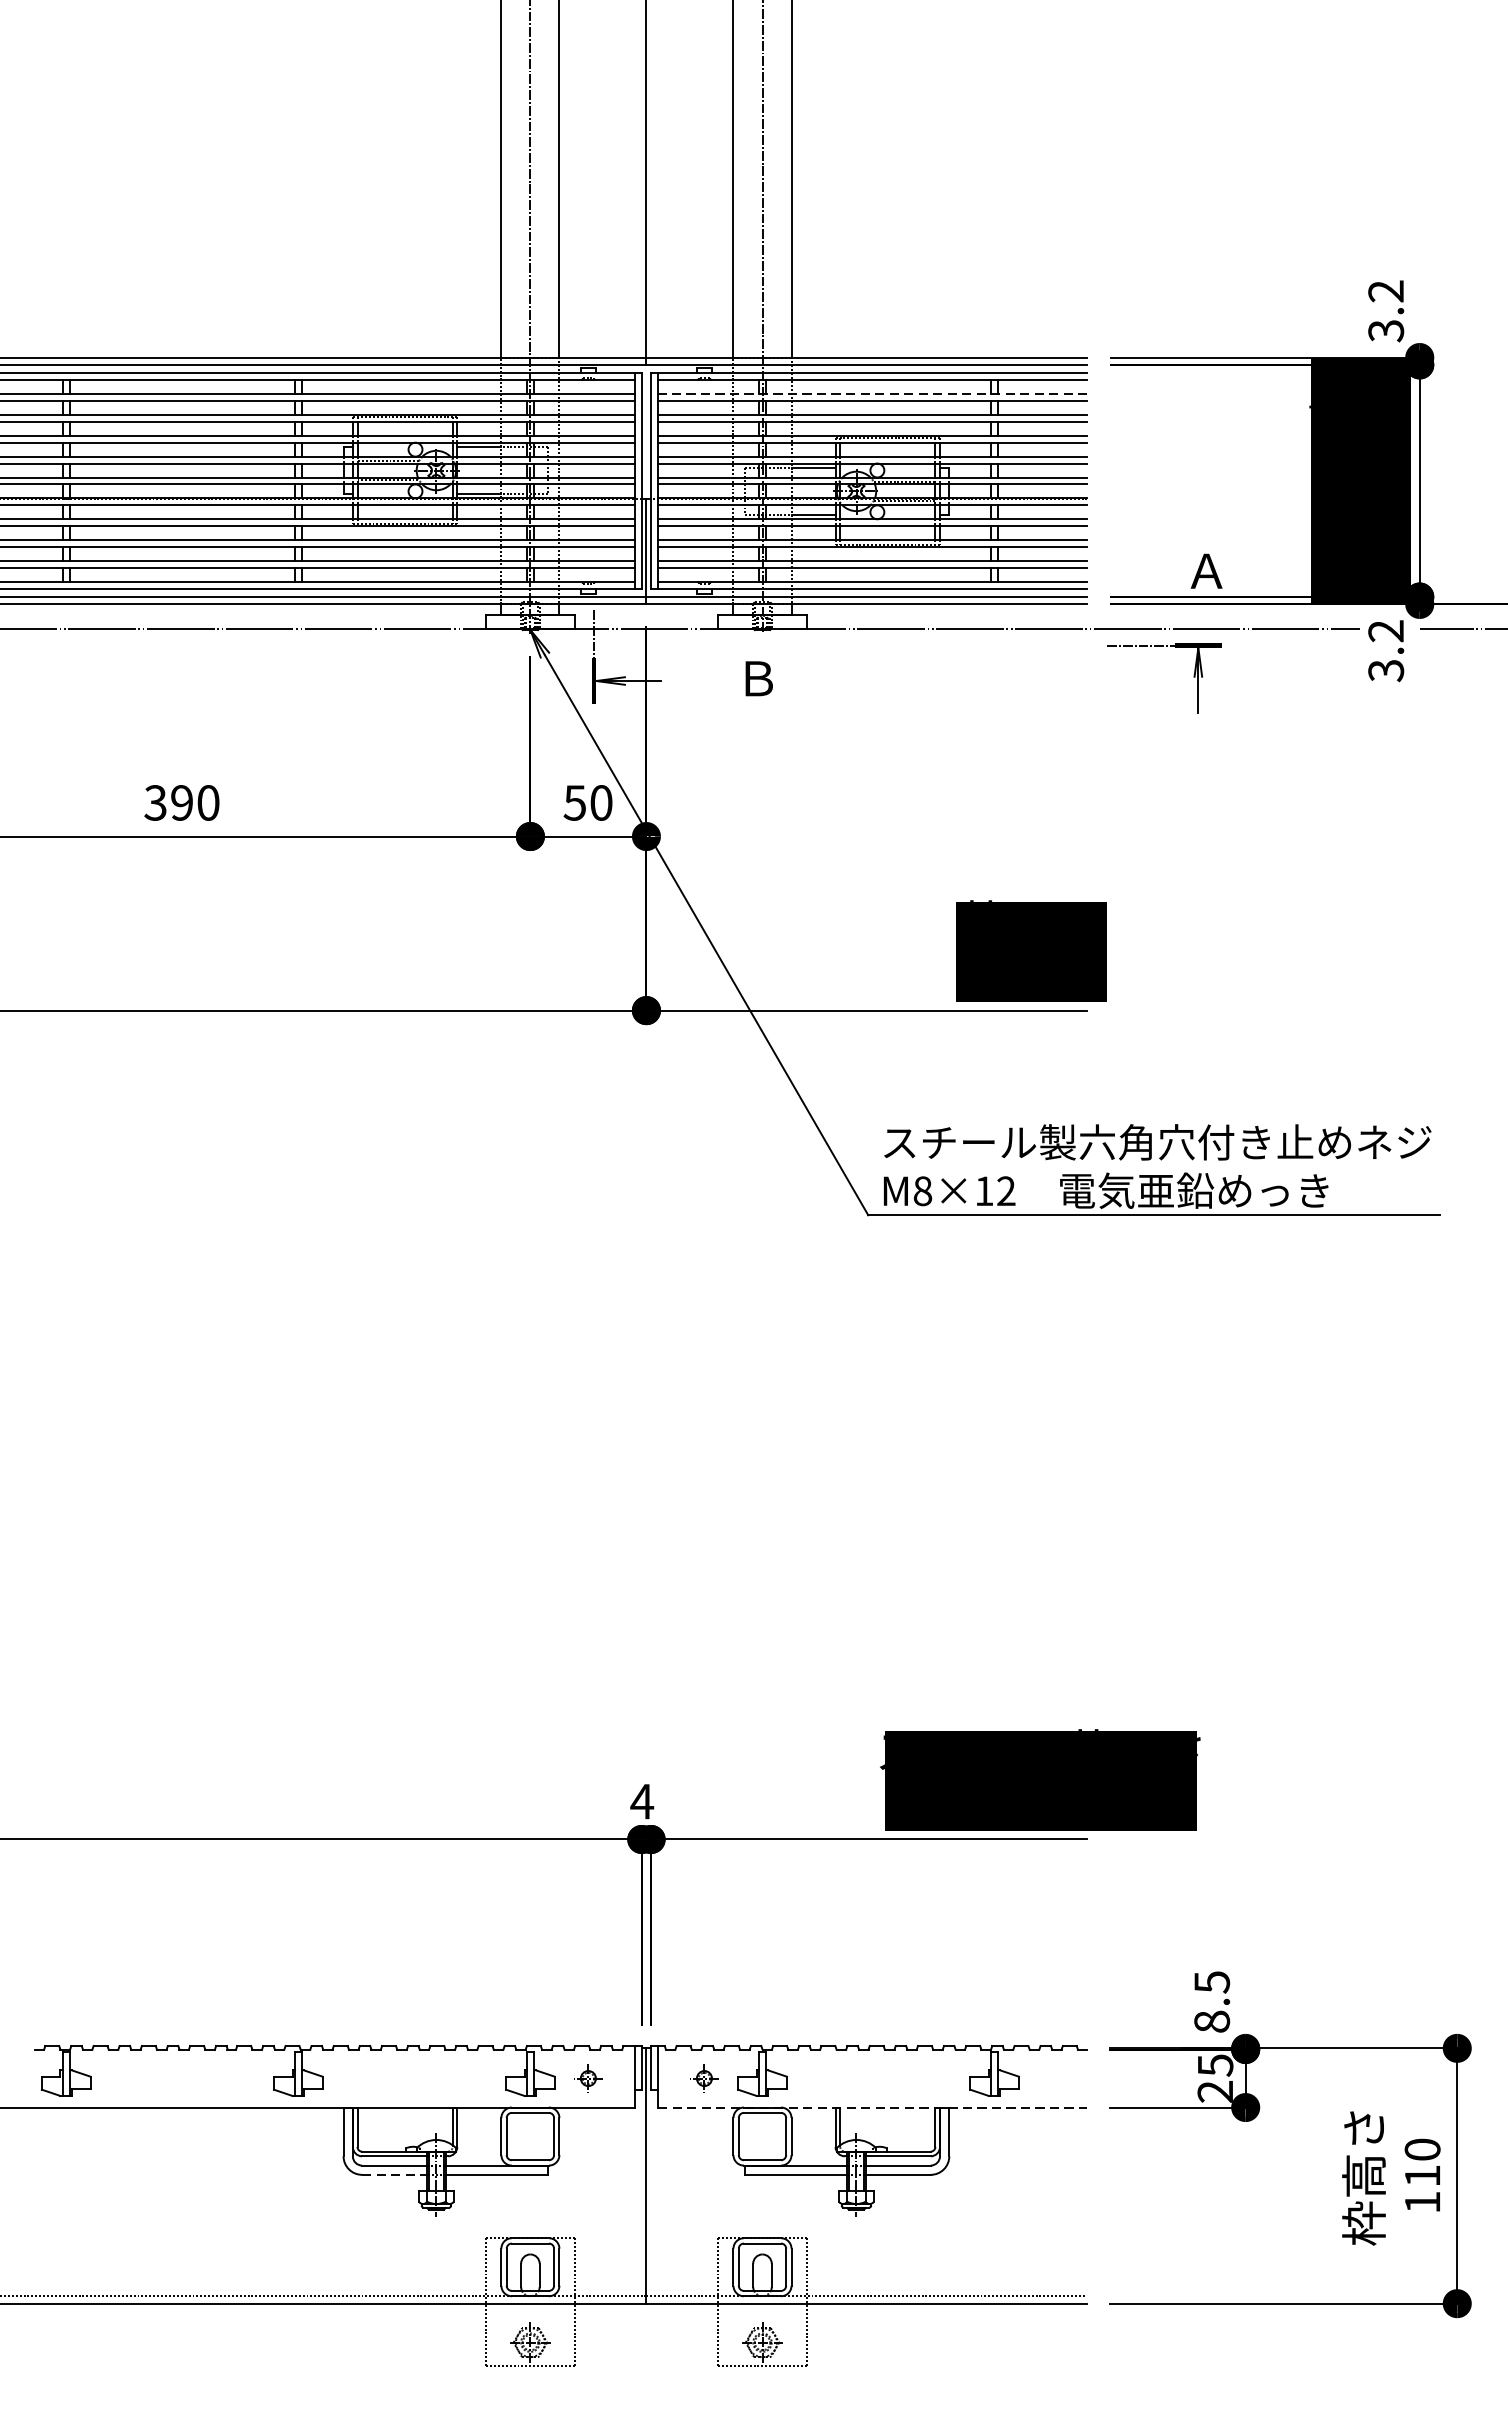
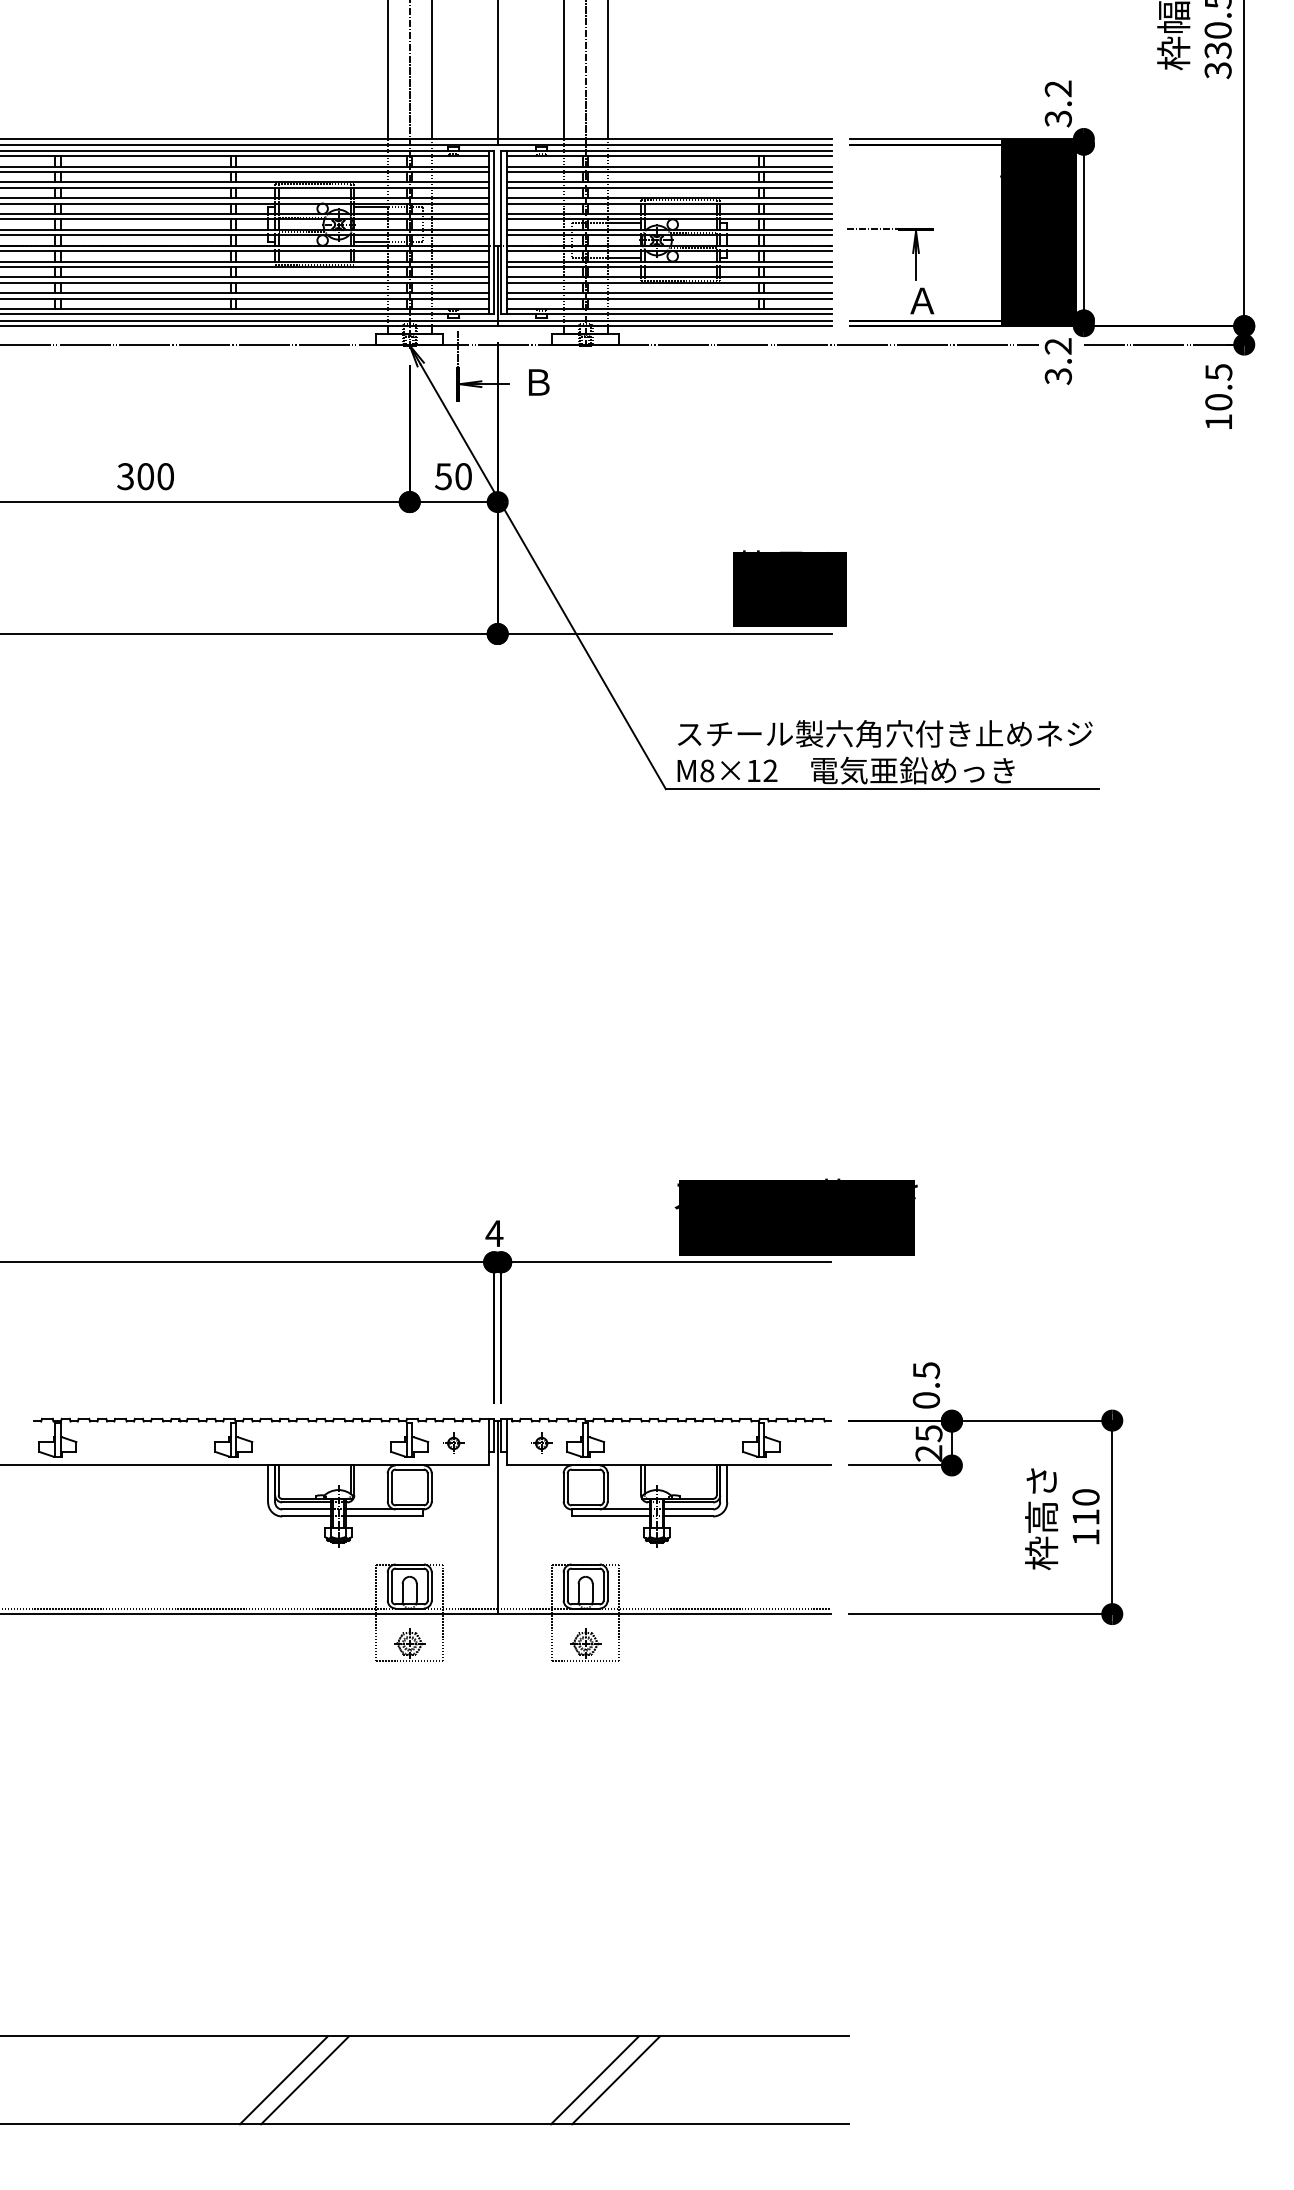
line: (873, 393) -> (669, 166), dashed -> solid
part: (1193, 677) -> (912, 253), moved
text: (759, 678) -> (539, 382), moved
text: (181, 802) -> (145, 476), 390 -> 300
text: (1212, 2021) -> (926, 1400), 8.5 -> 0.5
line: (873, 2107) -> (669, 1465), dashed -> solid
line: (394, 2174) -> (306, 1516), dashed -> solid

